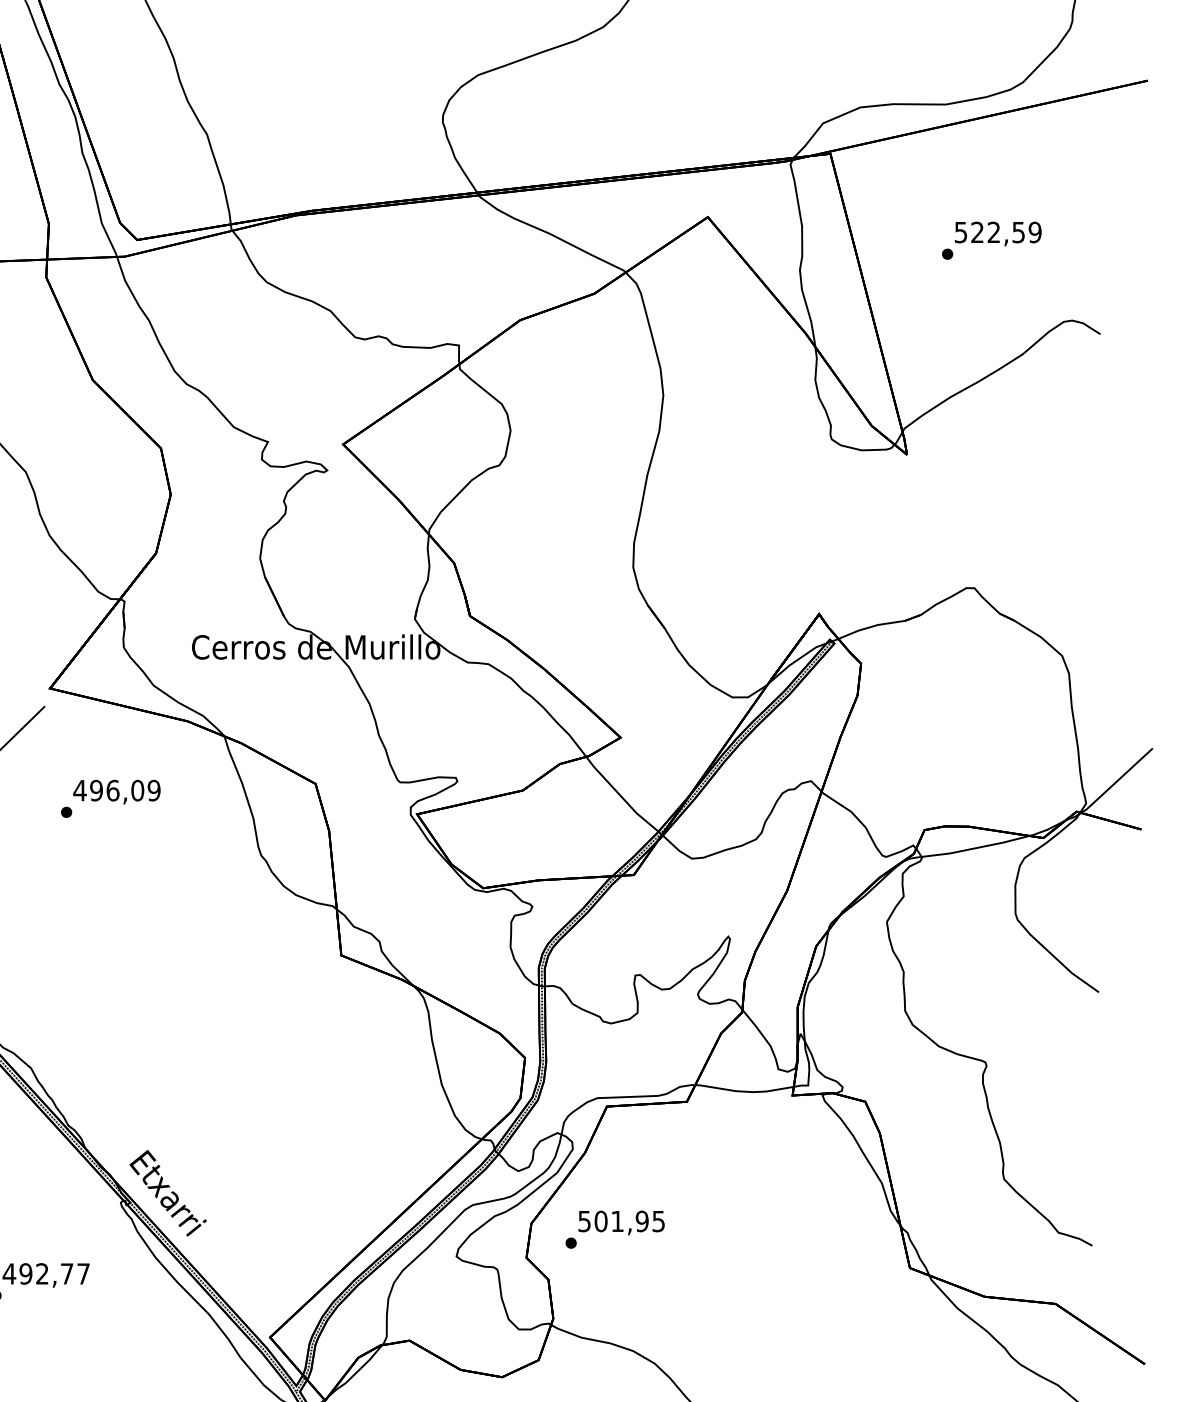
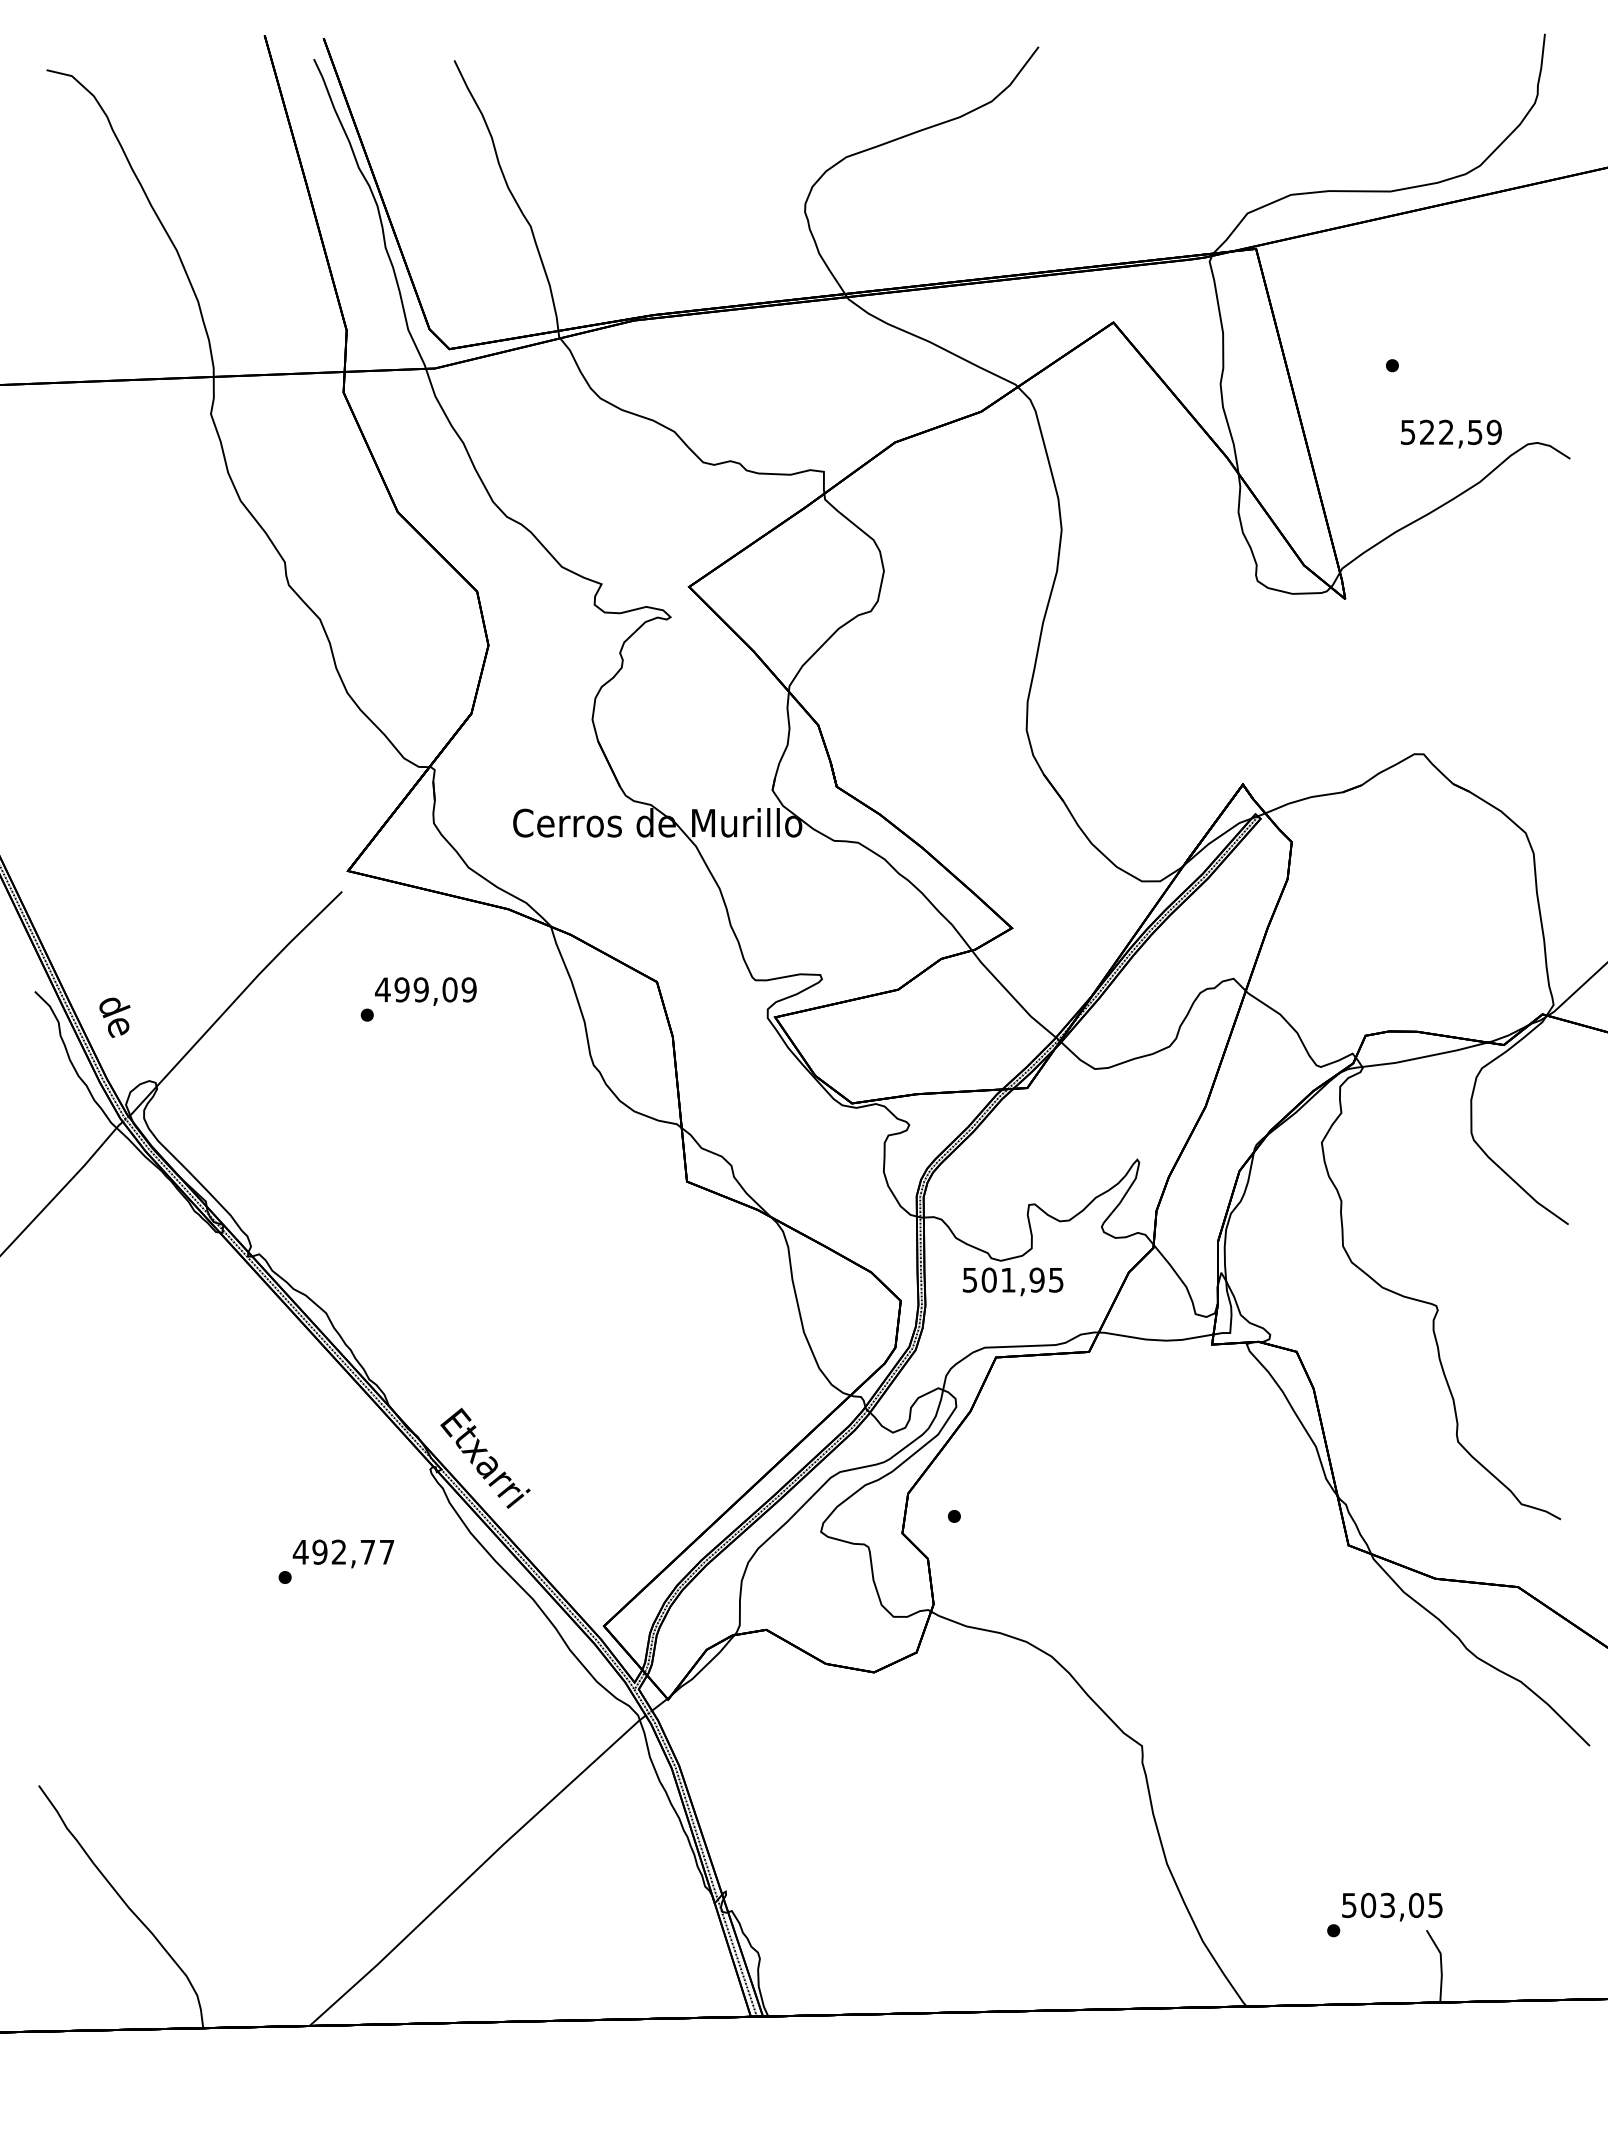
text: (998, 233) -> (1451, 433), moved
text: (112, 790) -> (420, 989), 496,09 -> 499,09
text: (621, 1222) -> (1013, 1281), moved

